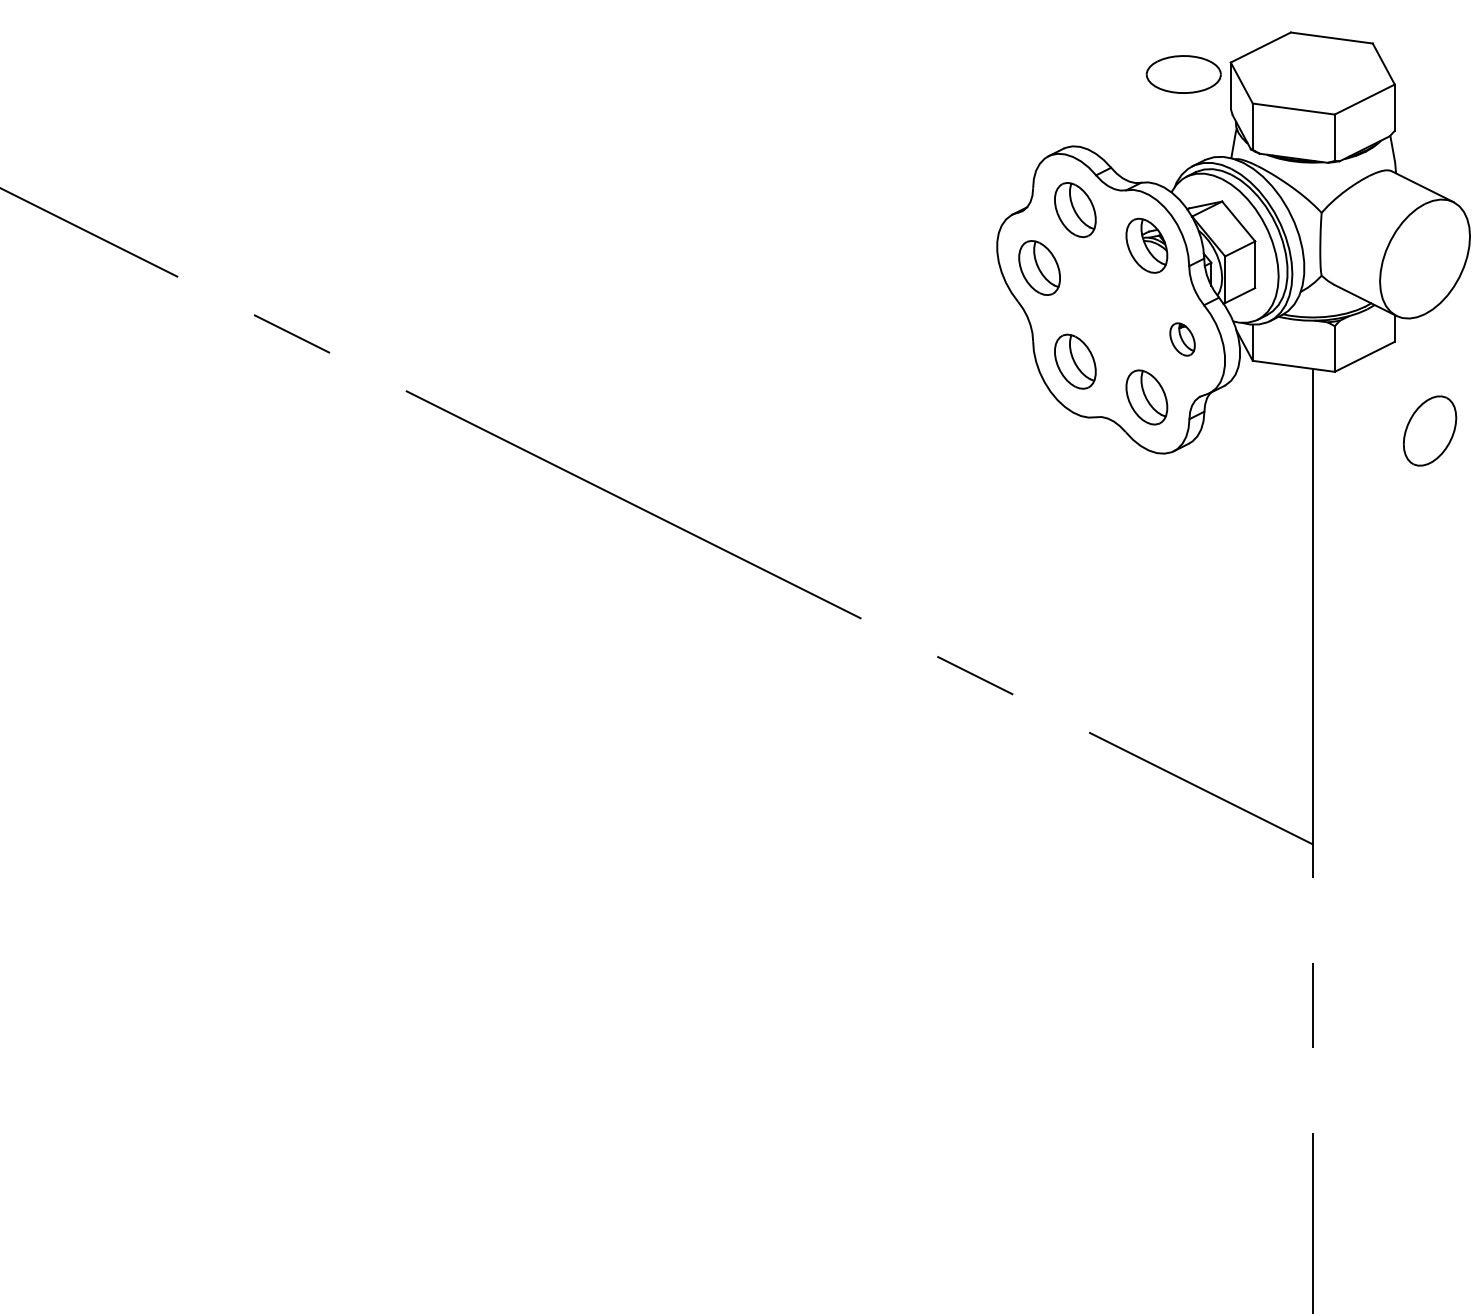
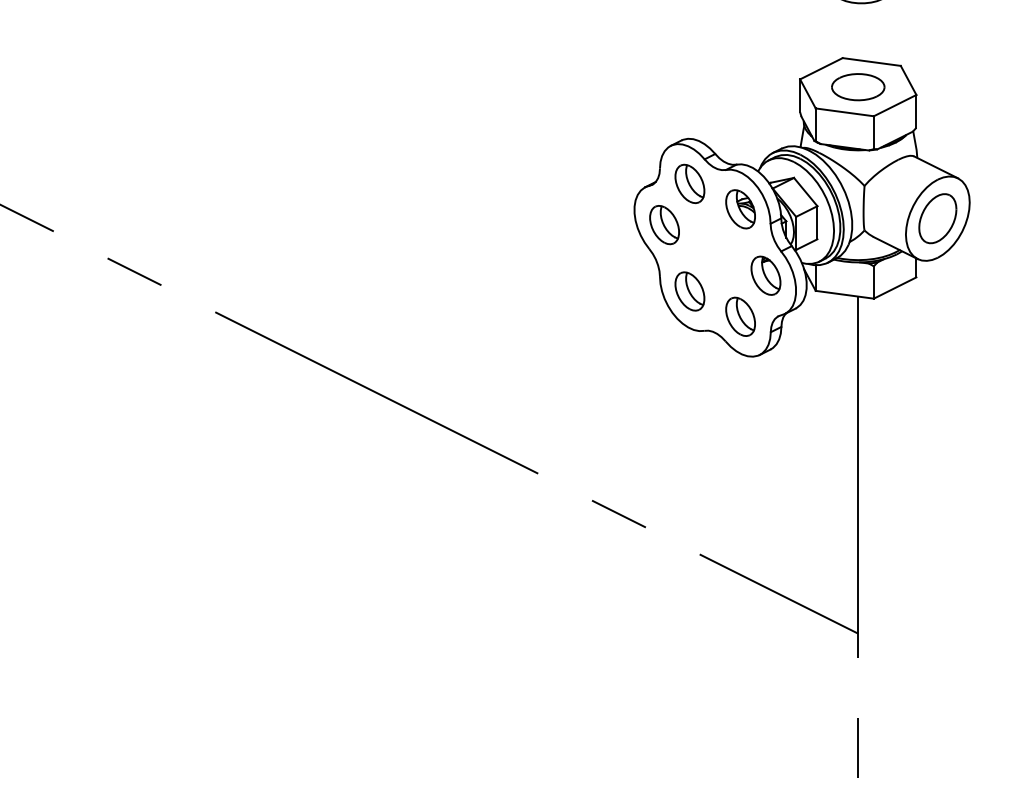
part: (1183, 74) -> (858, 87), moved
part: (1182, 339) -> (765, 275), size x1.67
part: (1430, 430) -> (938, 218), moved

